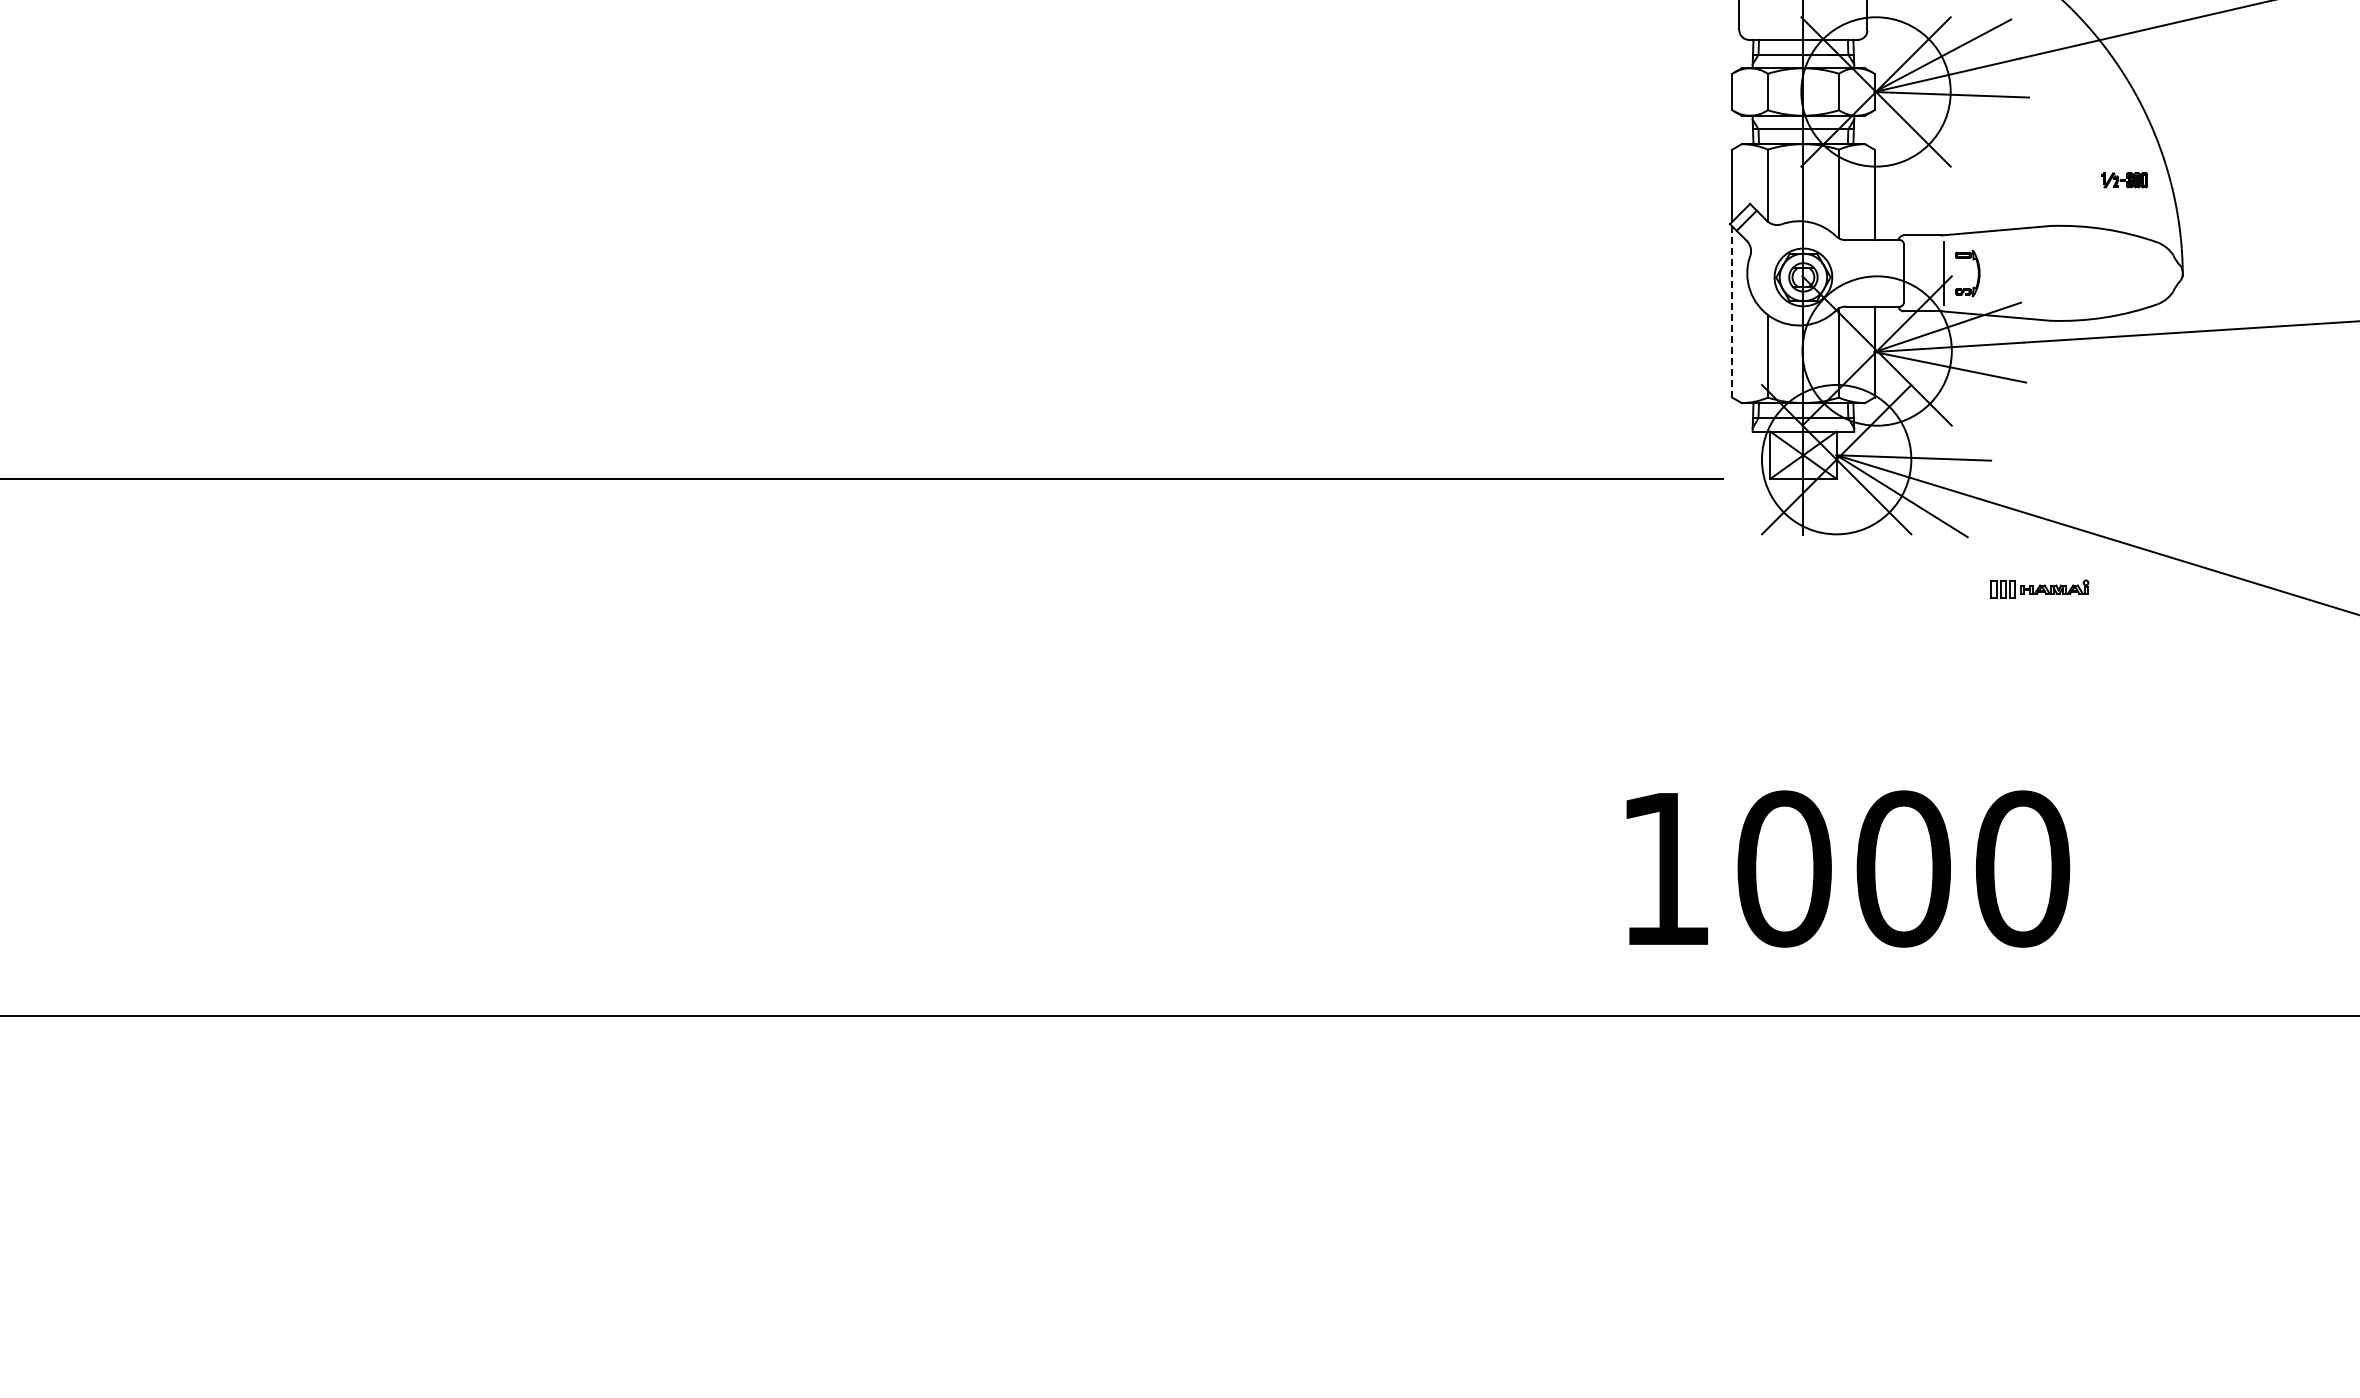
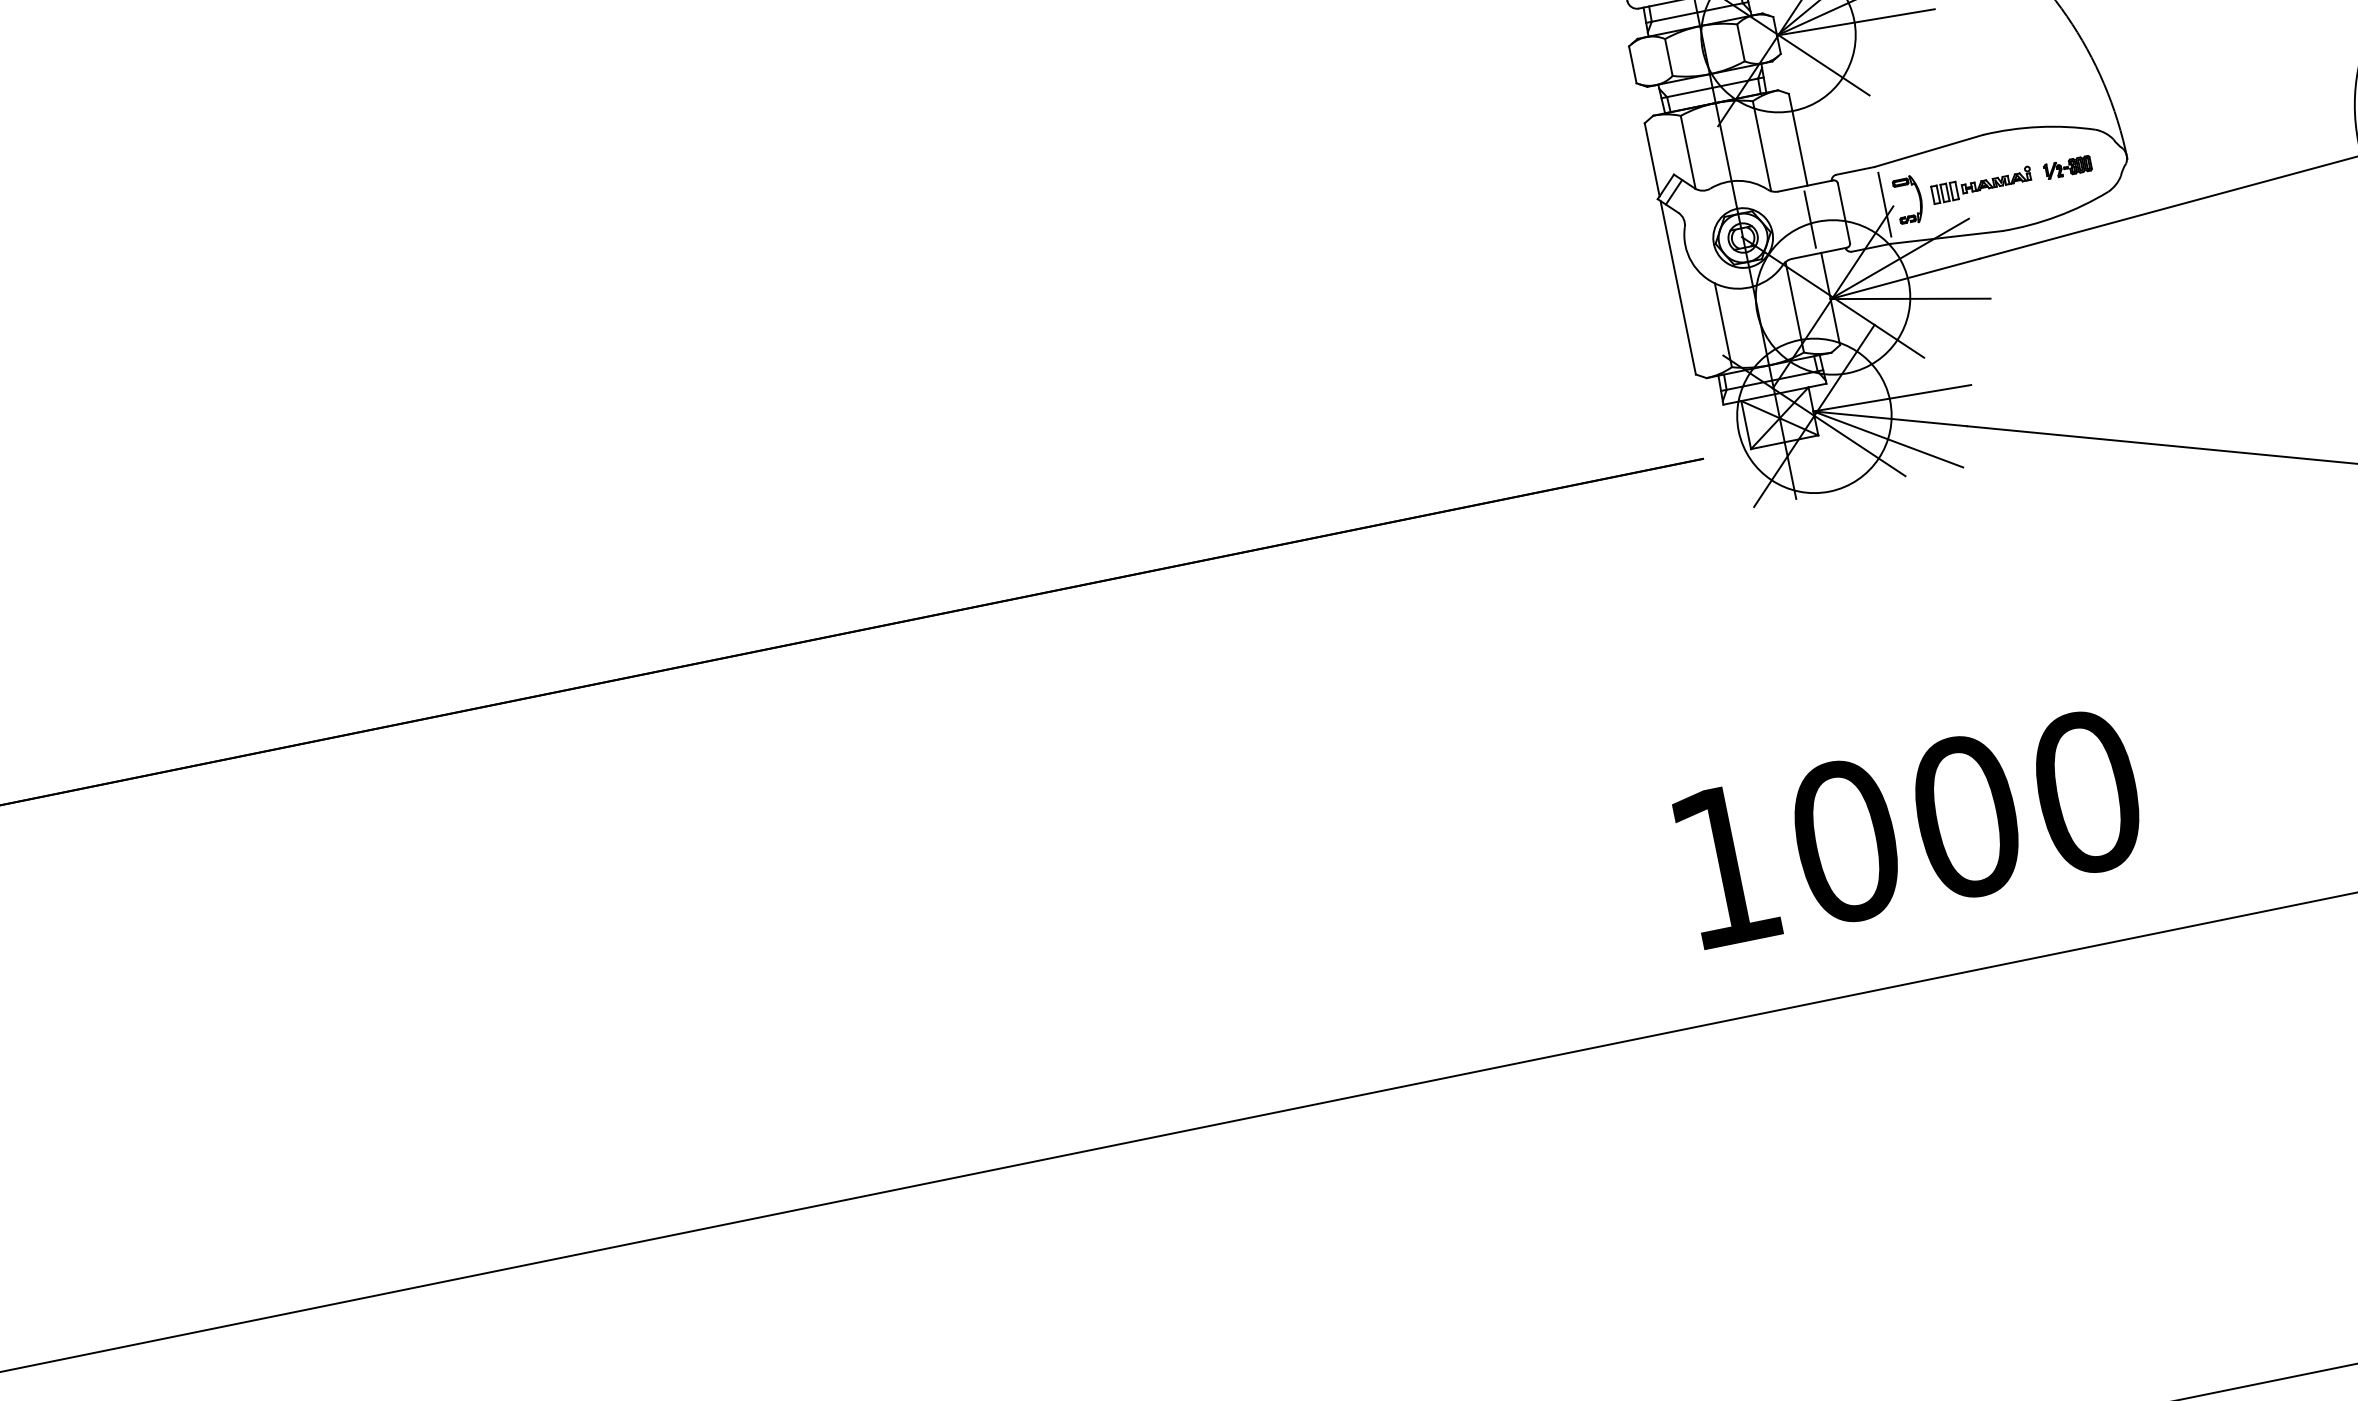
part: (2124, 180) -> (2067, 167), moved
line: (1870, 272) -> (1810, 219), added
line: (1732, 312) -> (1678, 288), dashed -> solid
part: (2039, 588) -> (1981, 184), moved

